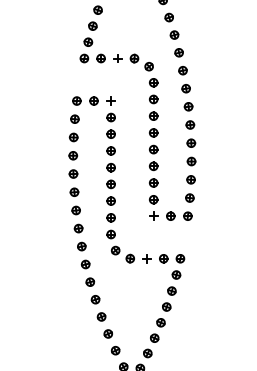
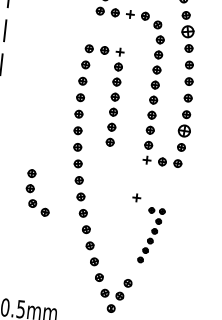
part: (182, 70) -> (187, 31), size x1.6
part: (190, 179) -> (183, 130), size x1.6
part: (120, 238) -> (38, 193), moved
part: (167, 298) -> (151, 235), size x0.7

